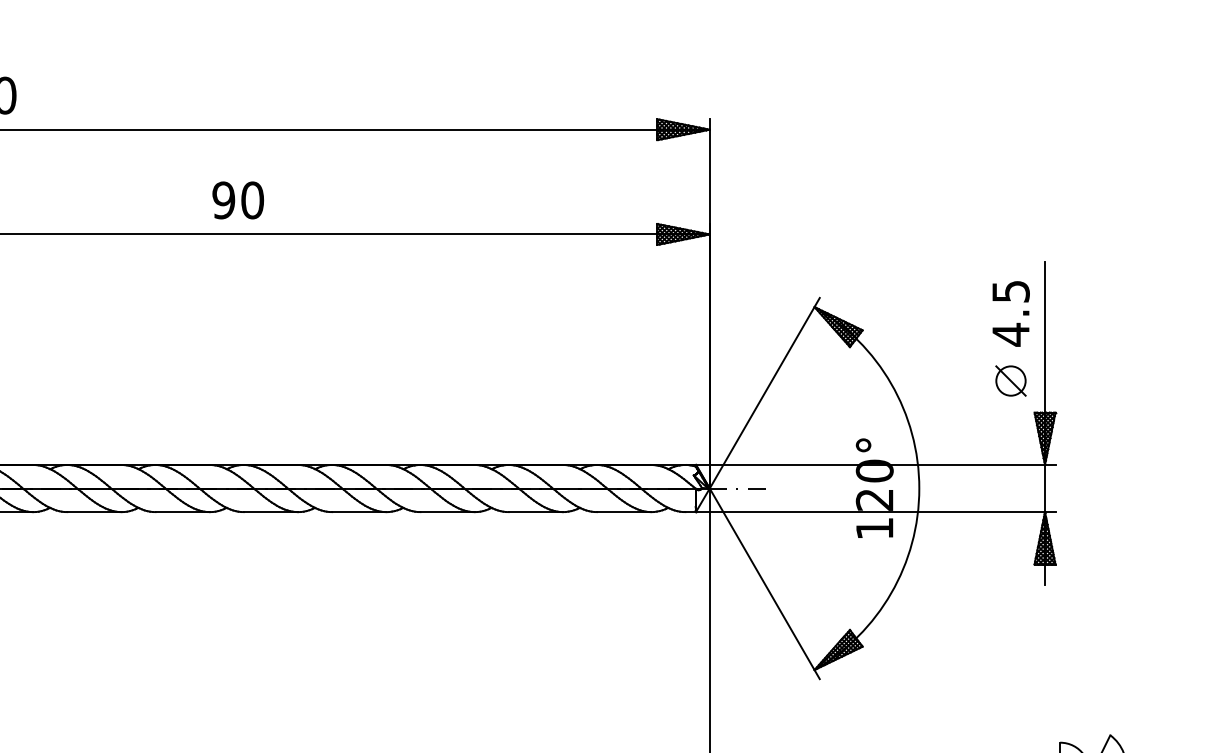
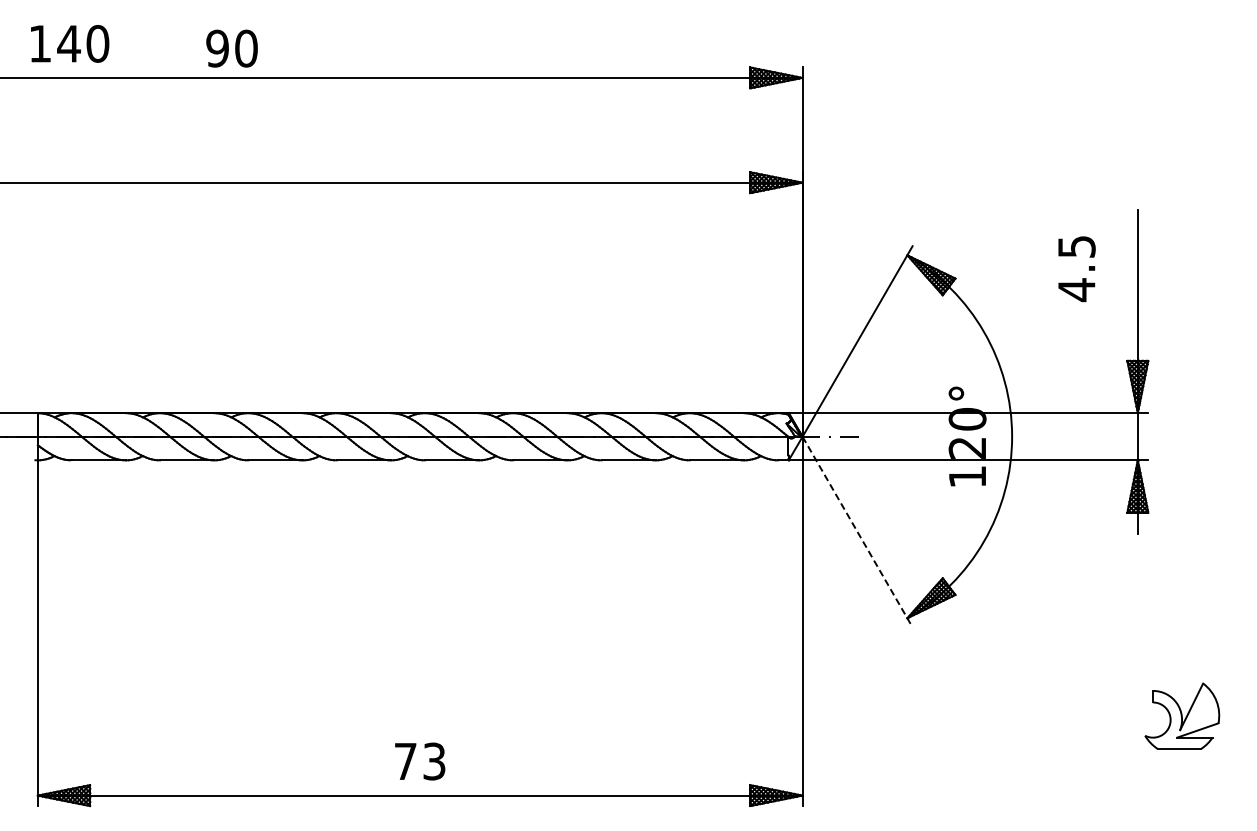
text: (237, 200) -> (231, 48), moved
text: (1010, 314) -> (1076, 269), moved
part: (1010, 380) -> (1103, 328), removed
line: (764, 584) -> (857, 532), solid -> dashed

